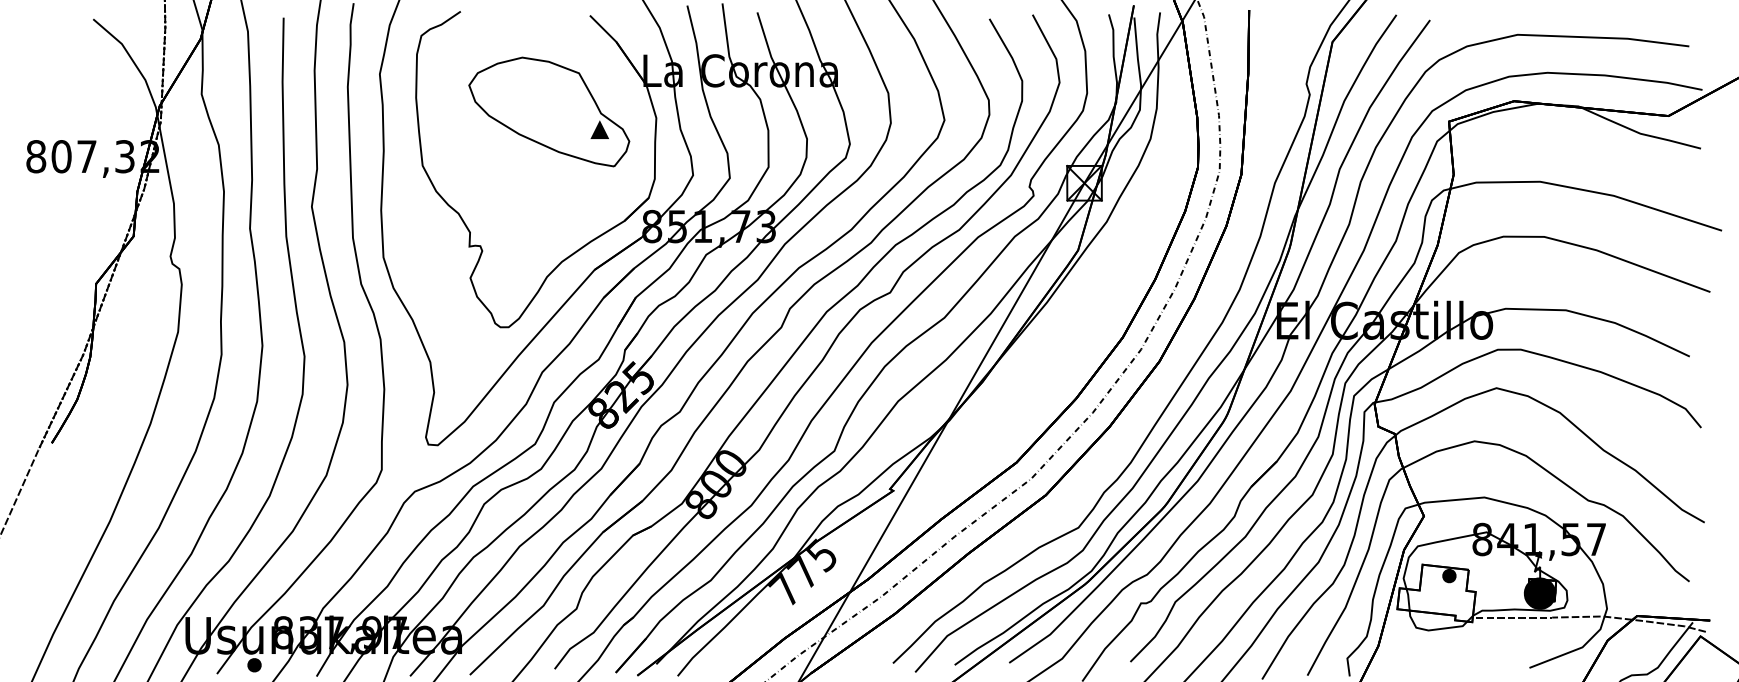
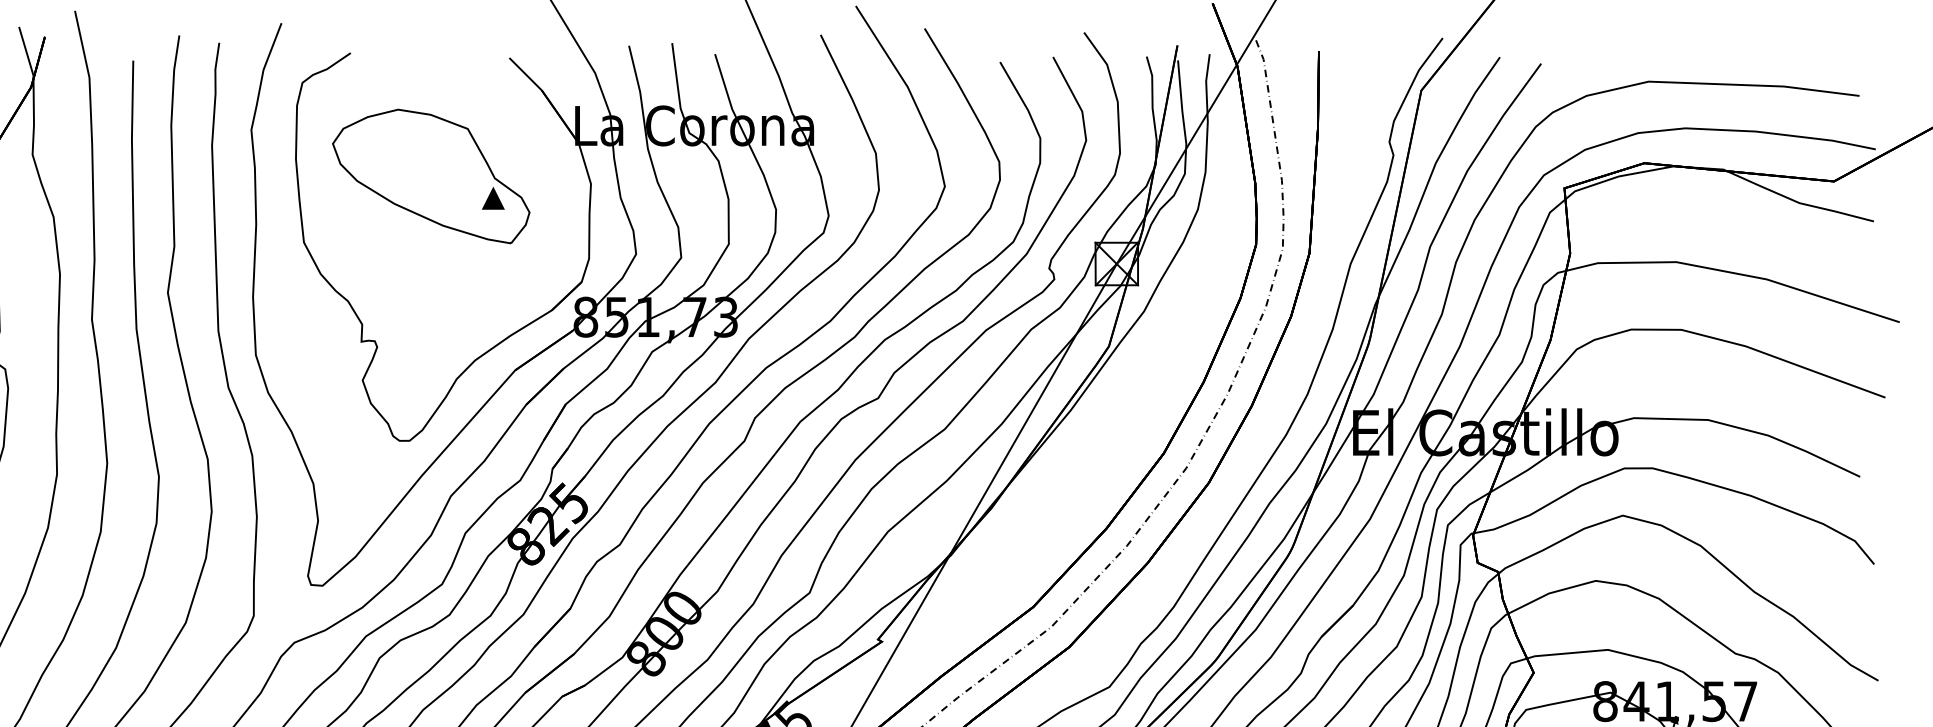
part: (549, 111) -> (431, 175), moved

